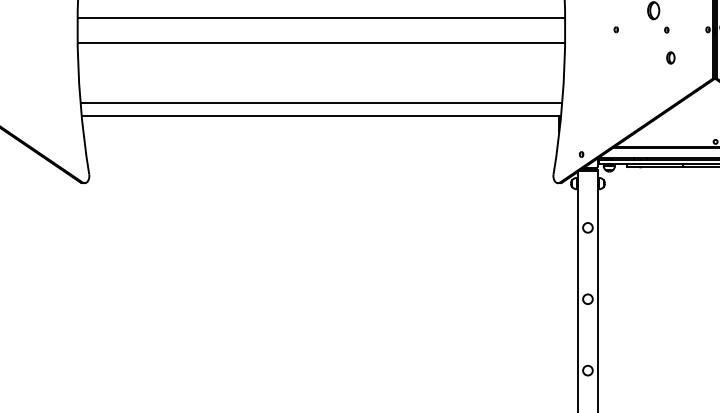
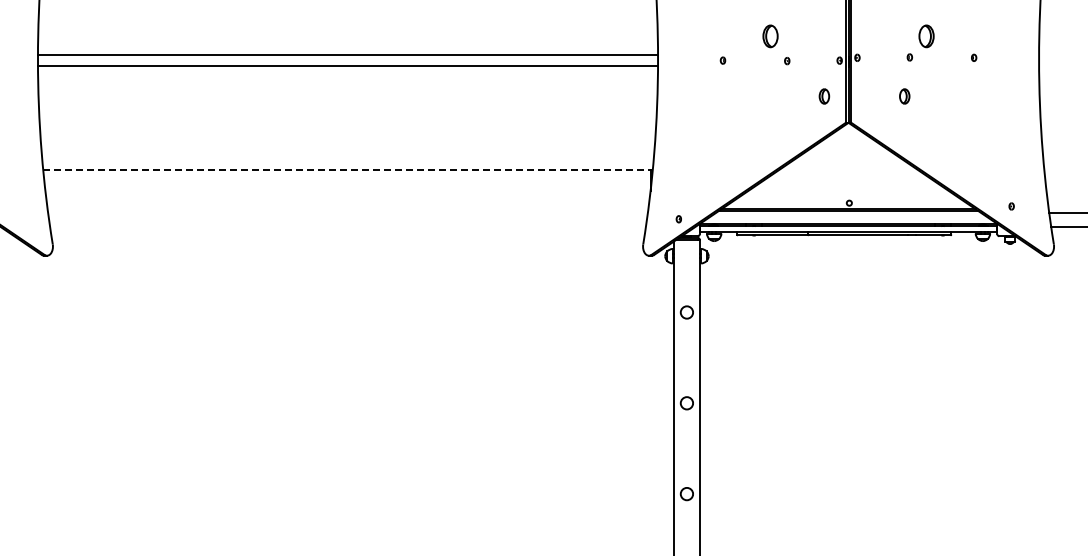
line: (320, 17) -> (347, 66), moved
line: (320, 43) -> (347, 54), moved
part: (670, 57) -> (824, 96), moved
line: (320, 102) -> (347, 153), removed
line: (321, 115) -> (348, 169), solid -> dashed

